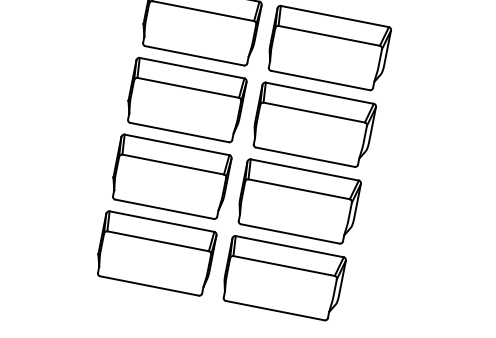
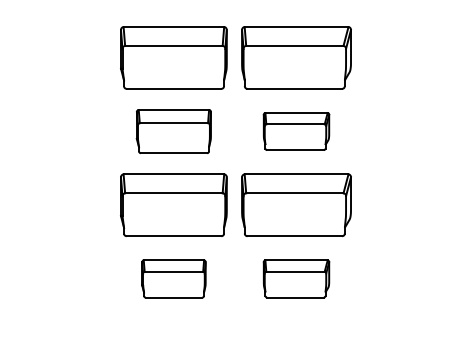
part: (185, 100) -> (173, 131), size x0.7
part: (313, 125) -> (296, 131), size x0.6
part: (155, 253) -> (173, 278), size x0.6
part: (283, 278) -> (296, 278), size x0.6

